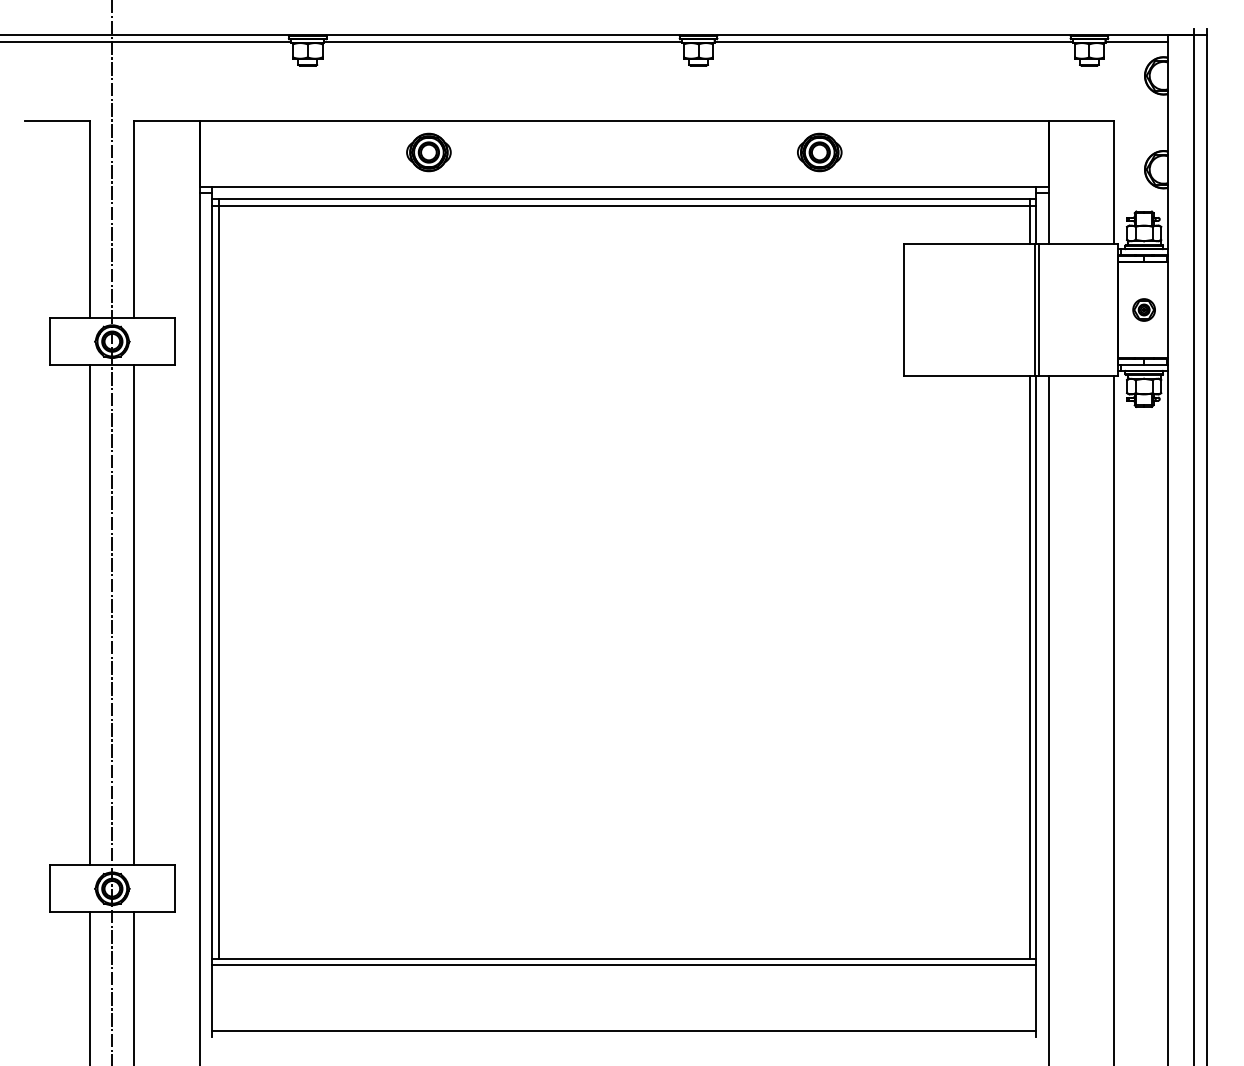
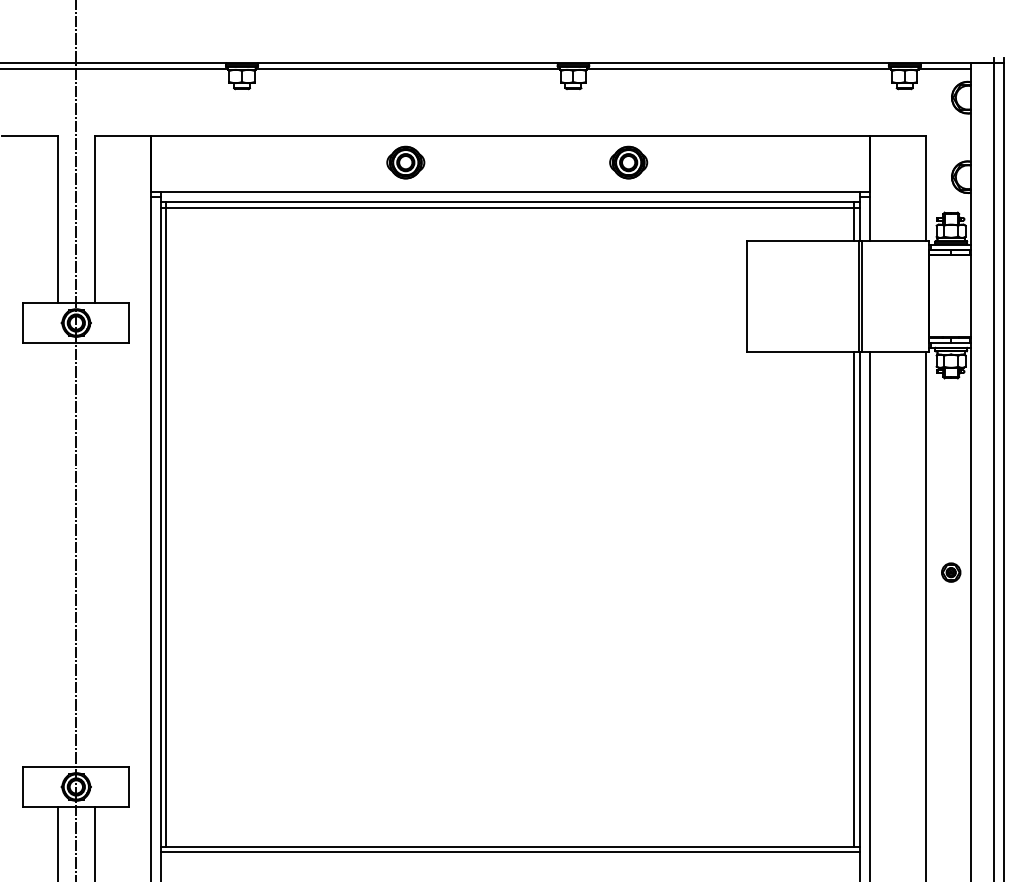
part: (428, 152) -> (405, 162), moved
part: (819, 152) -> (628, 162), moved
part: (1143, 309) -> (950, 572), moved
line: (90, 615) -> (57, 555), removed
line: (134, 615) -> (95, 555), removed

